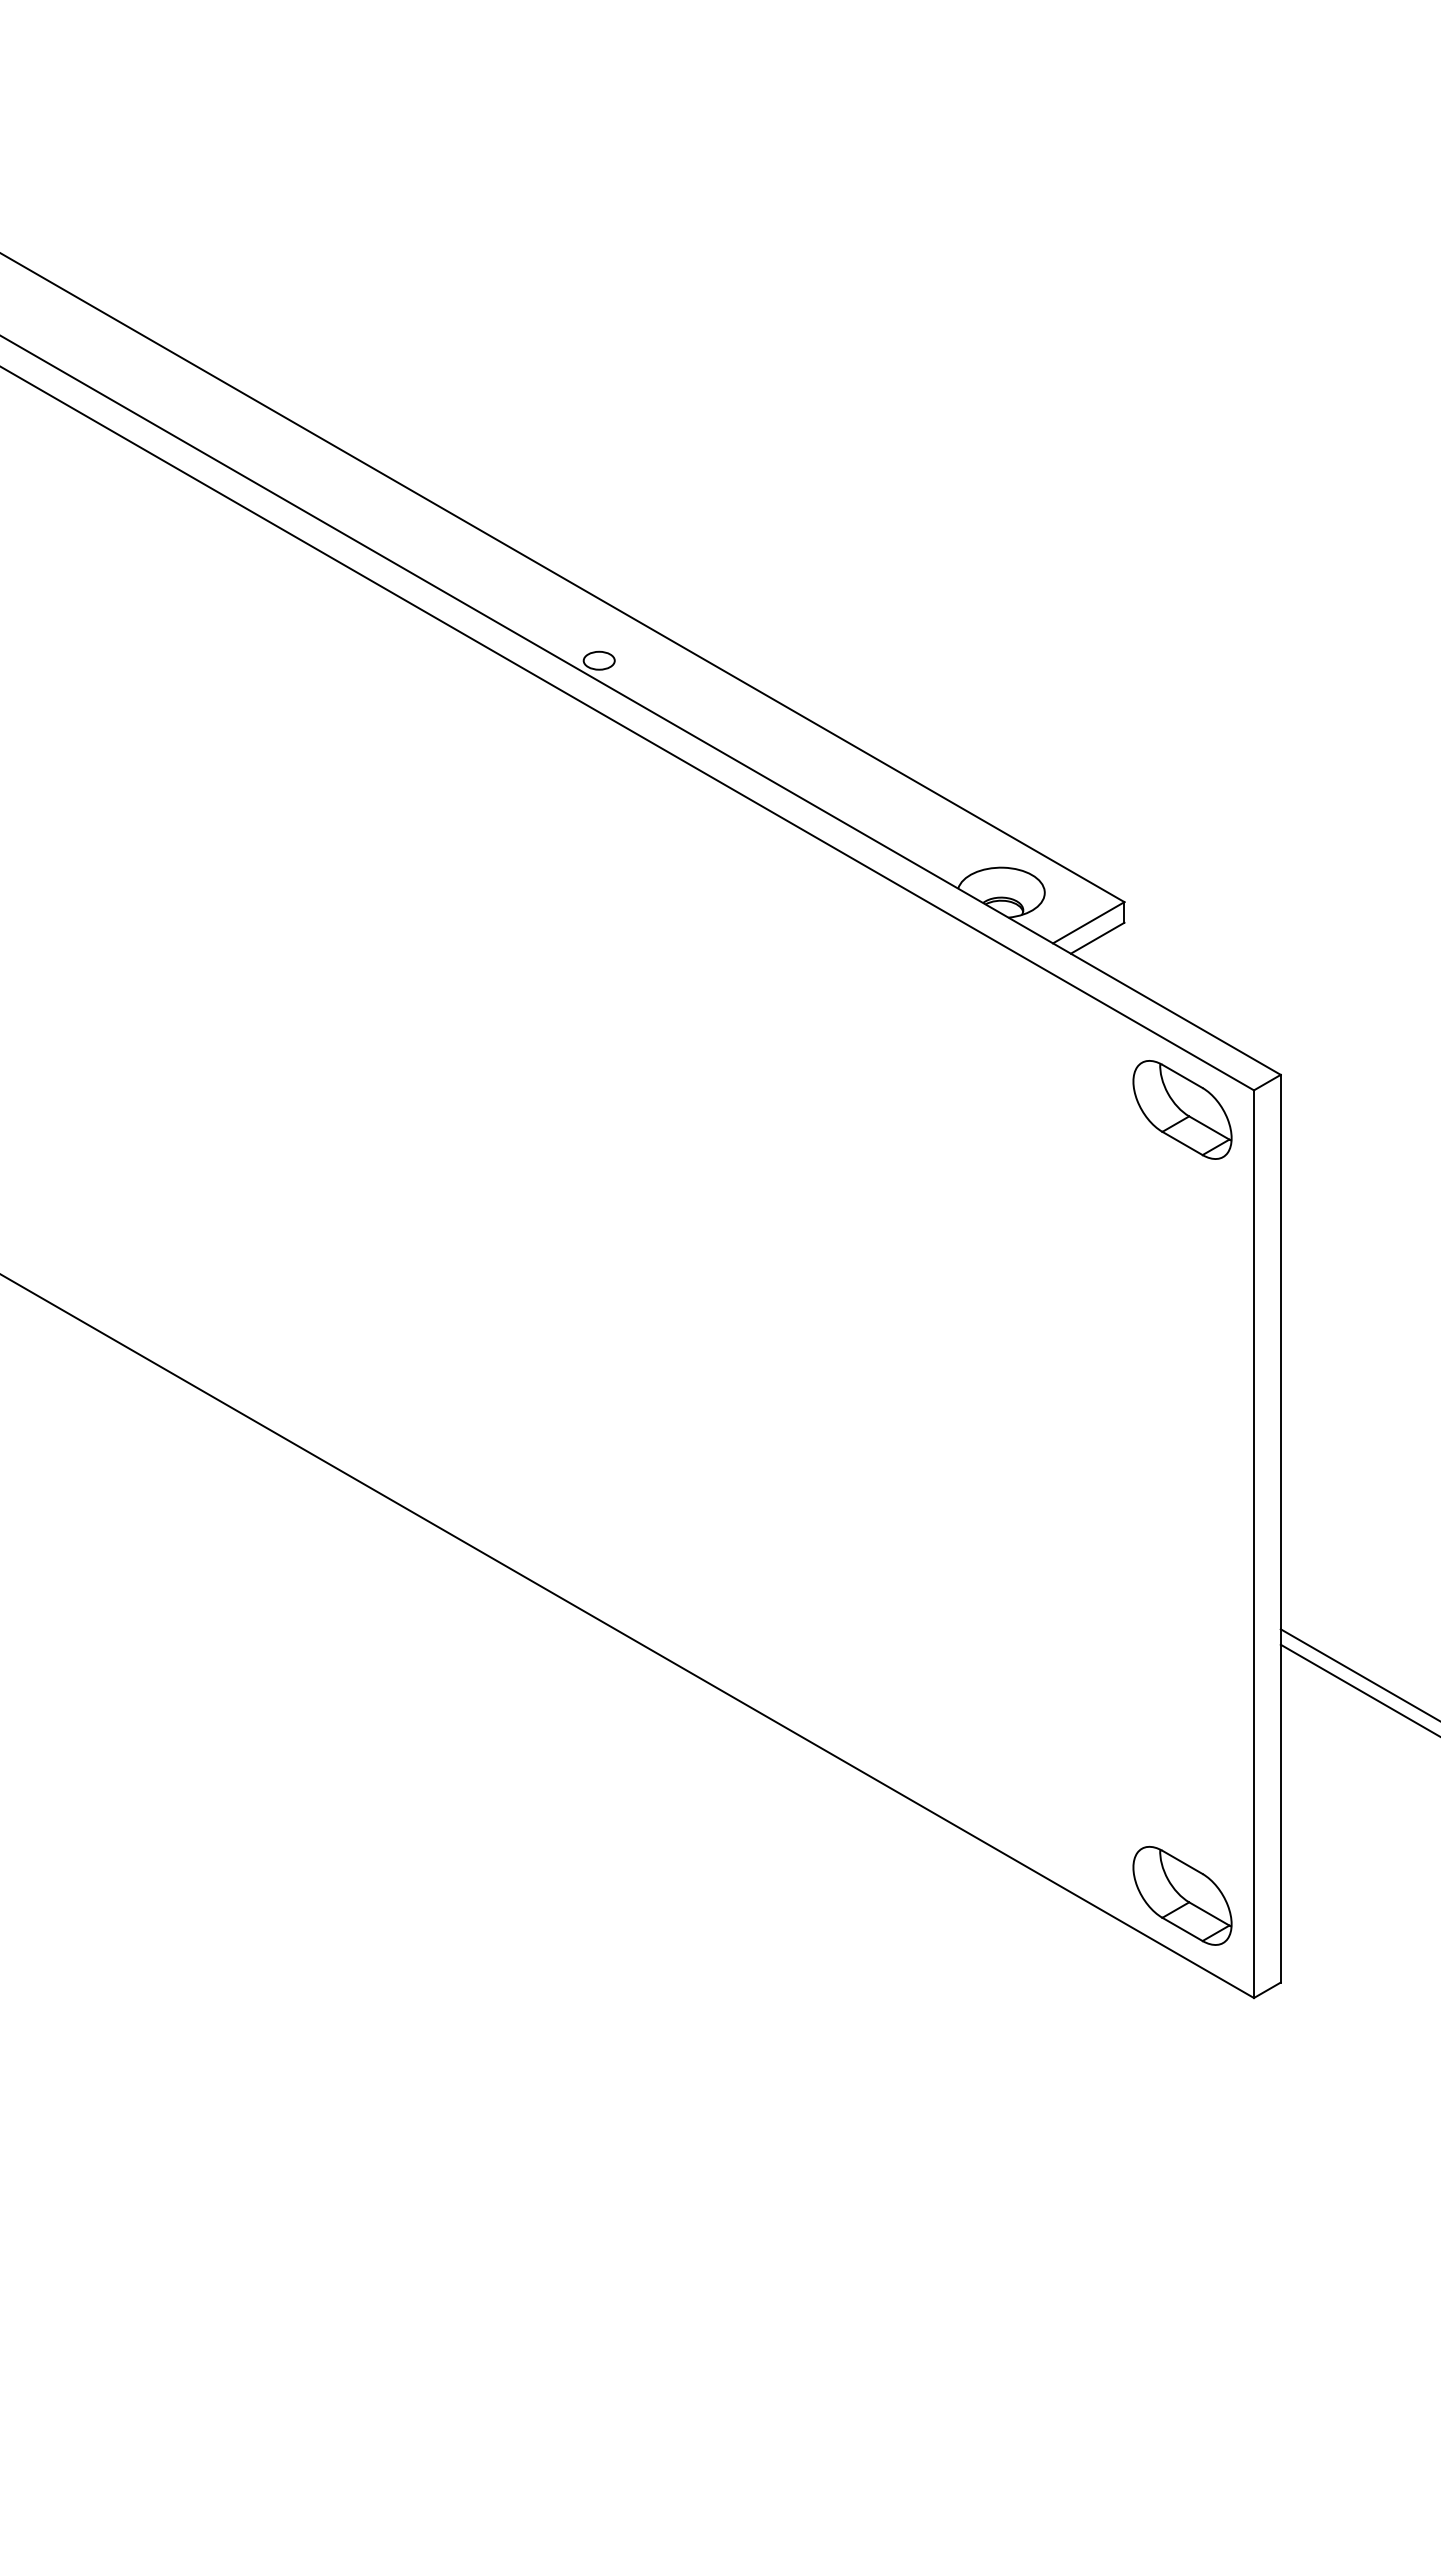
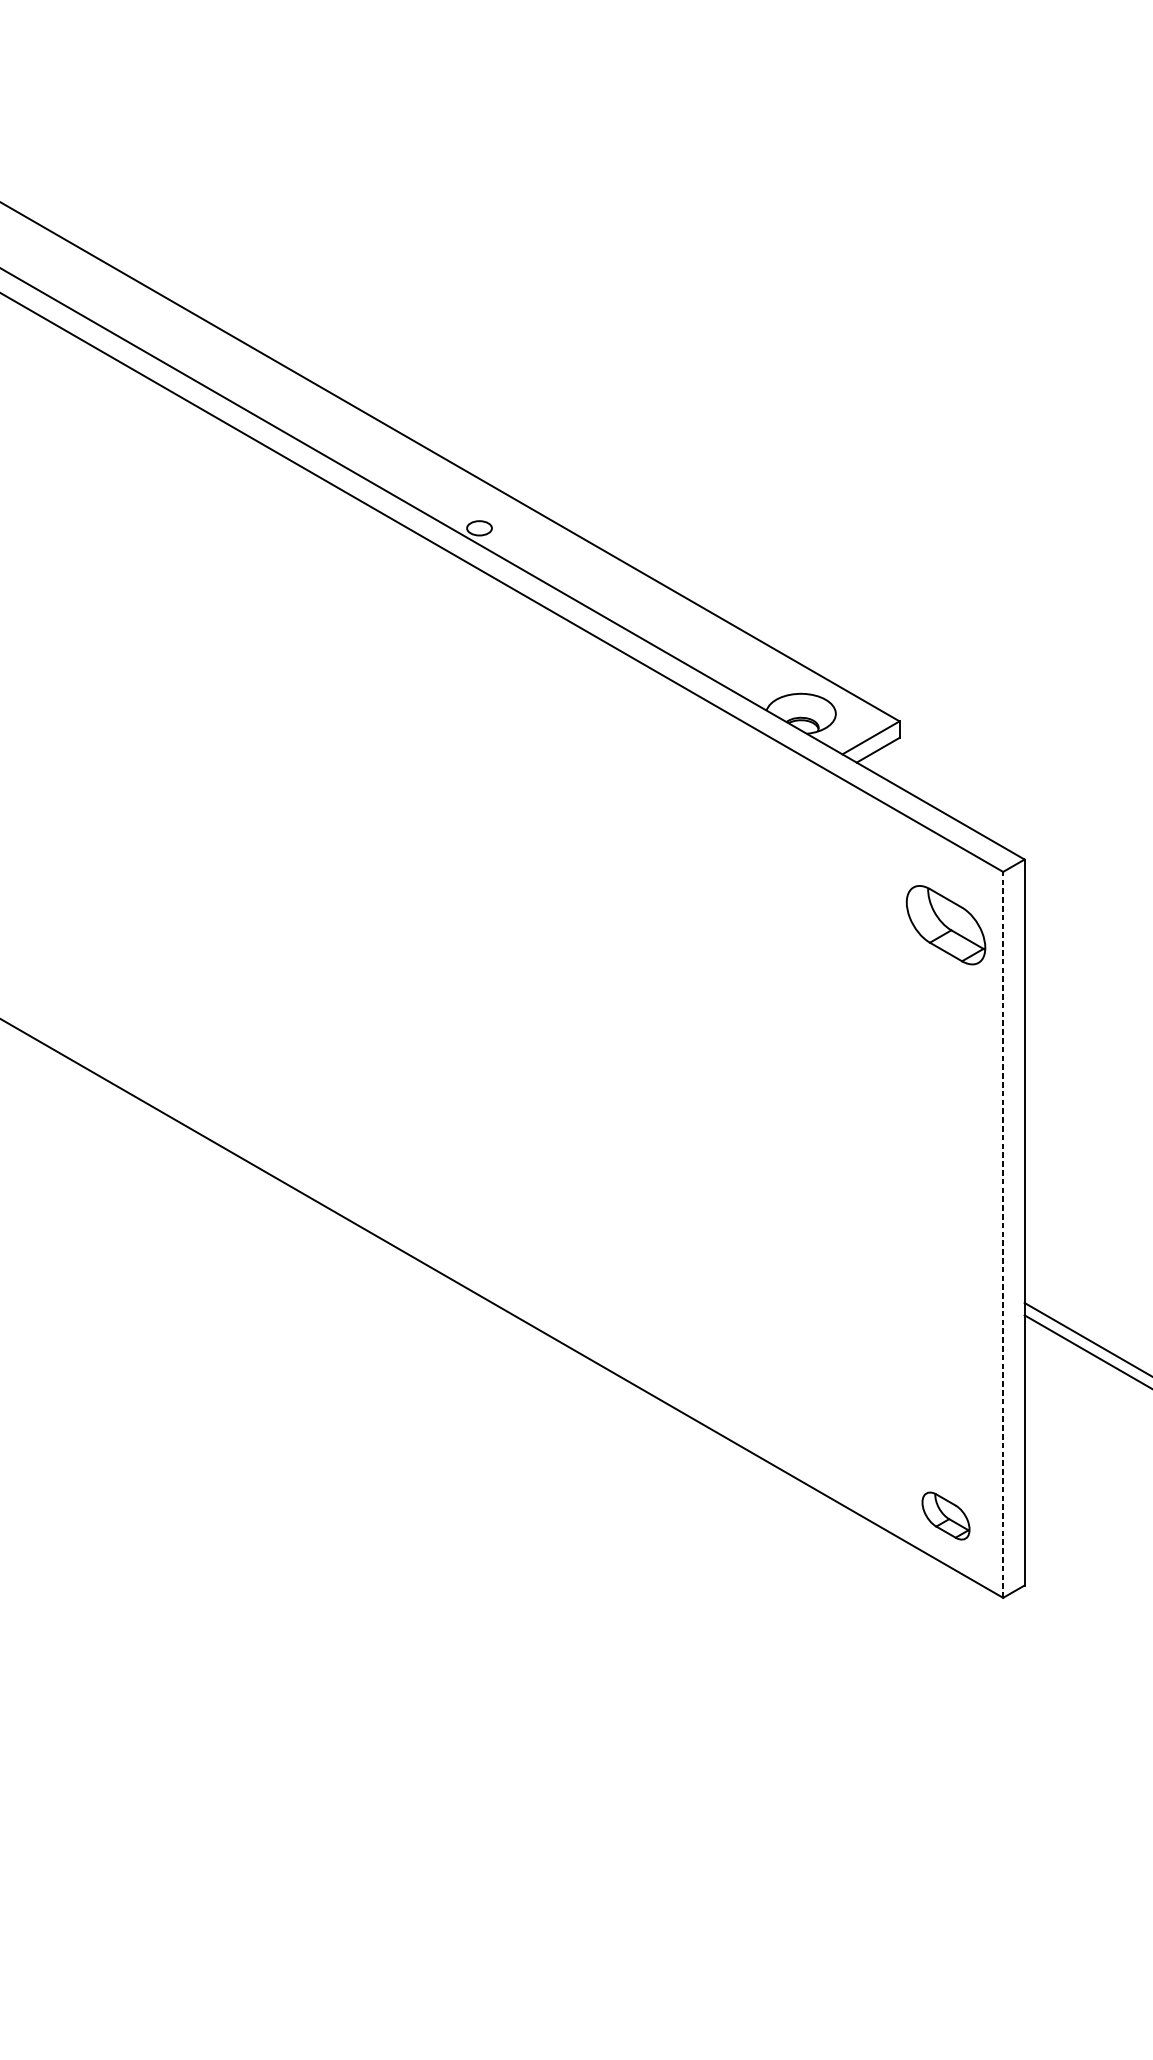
part: (1182, 1109) -> (946, 924), moved
line: (1254, 1544) -> (1003, 1235), solid -> dashed
part: (1182, 1895) -> (946, 1515), size x0.6

